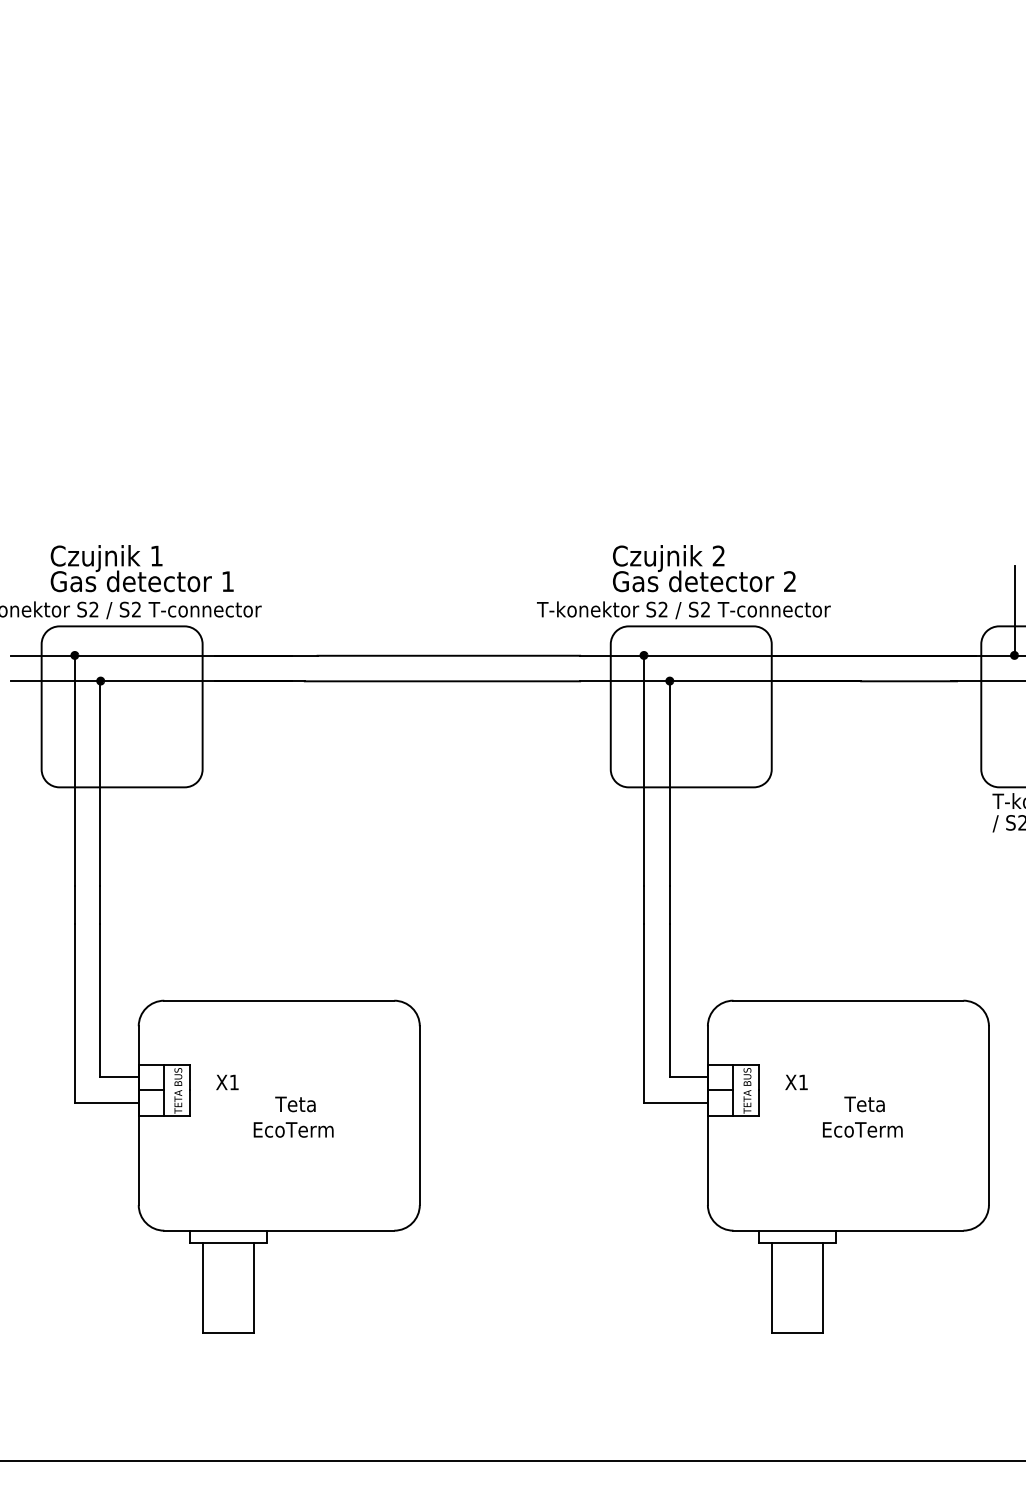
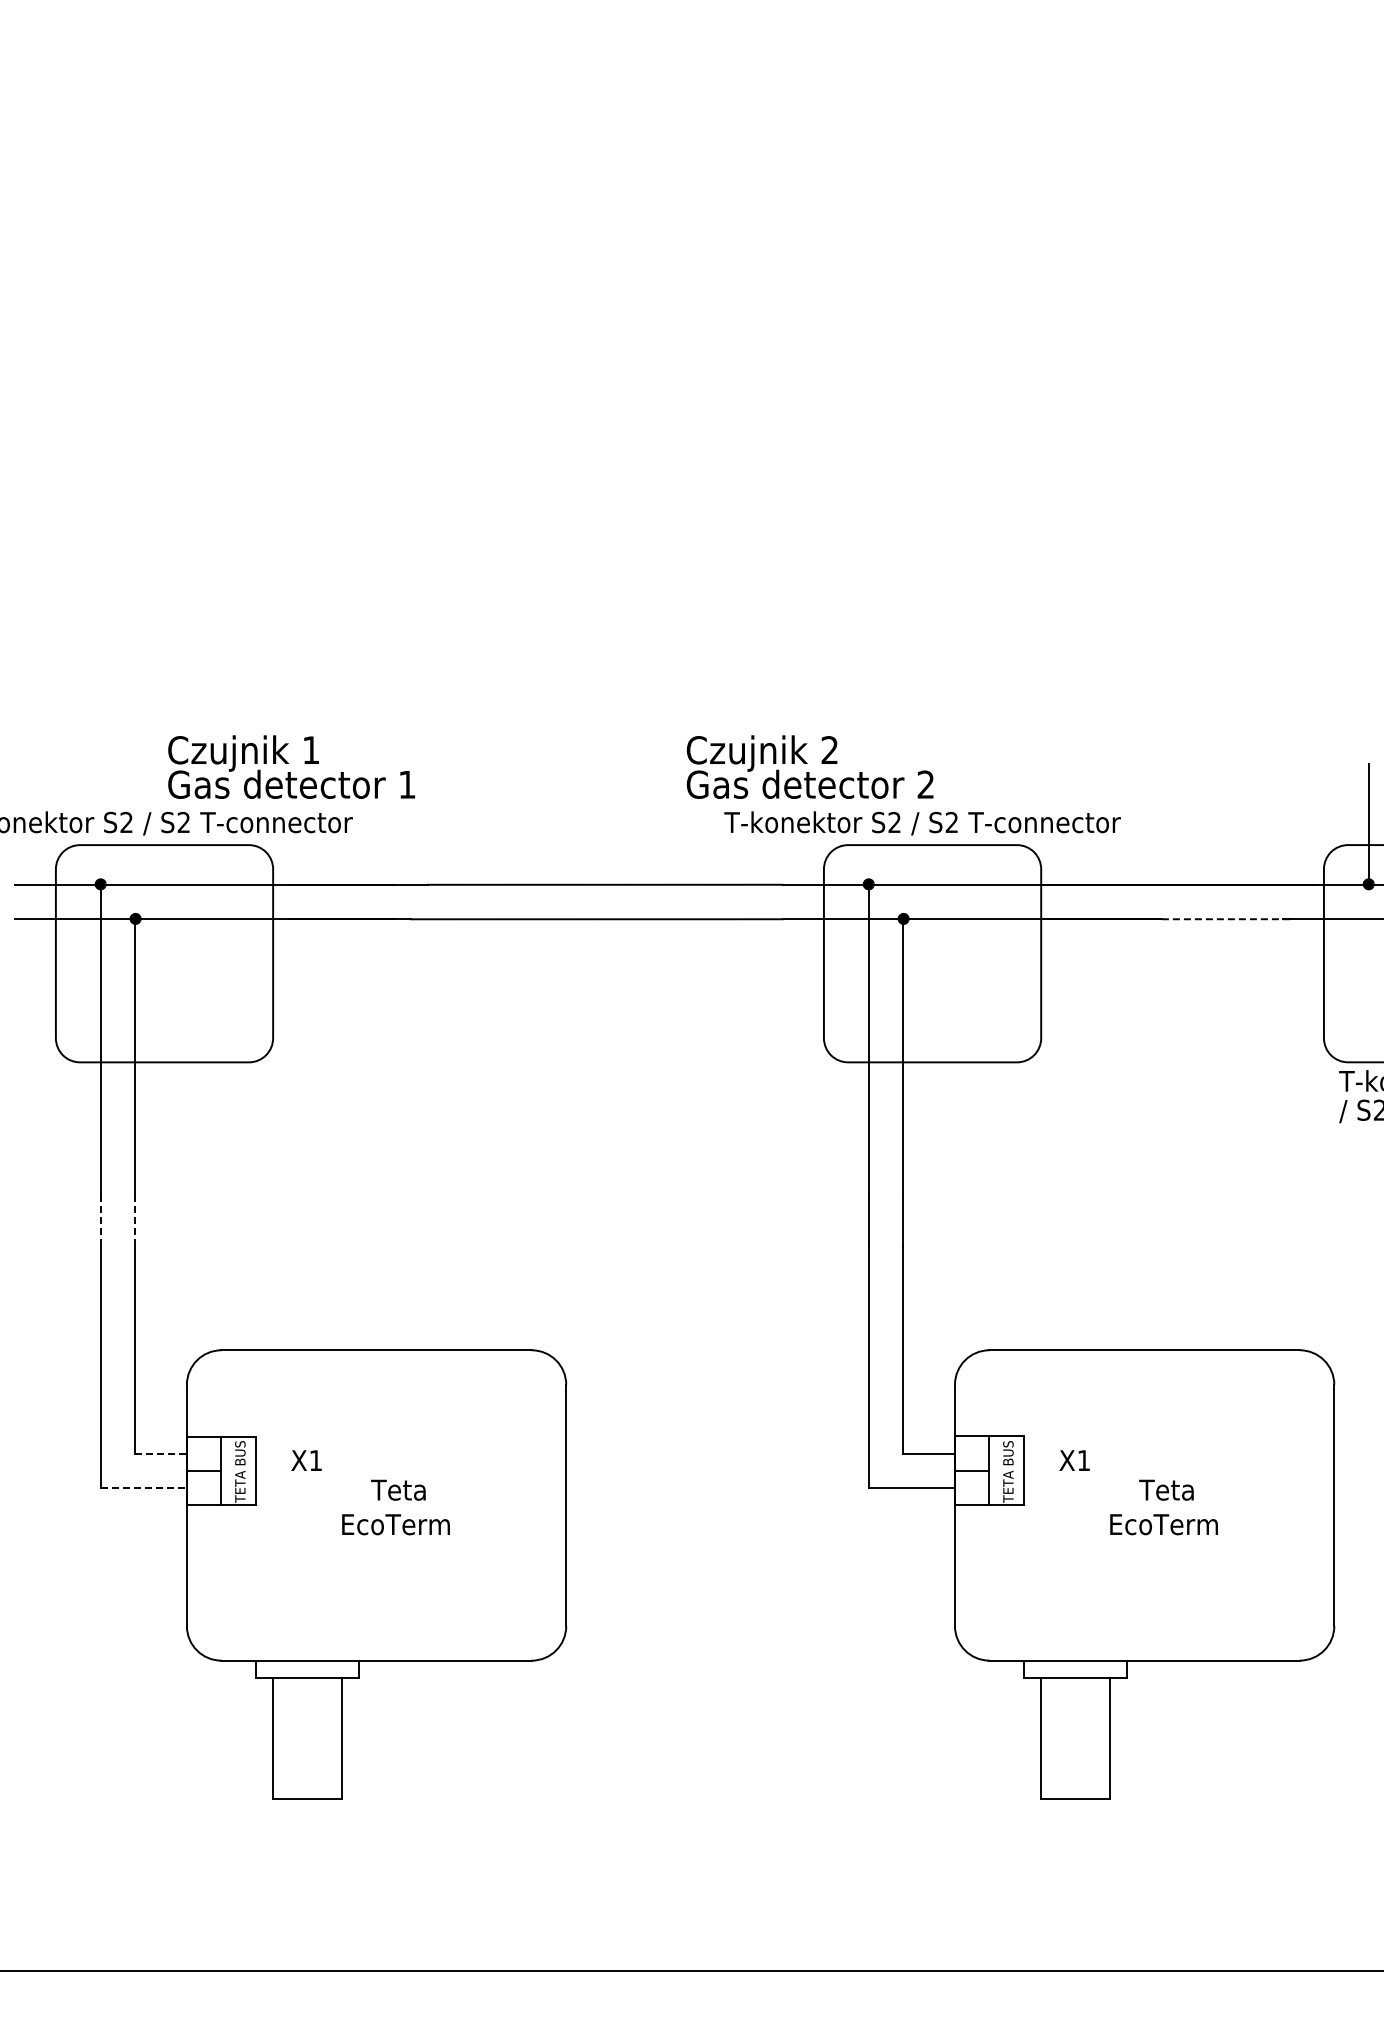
text: (142, 568) -> (291, 766), moved
text: (703, 568) -> (809, 766), moved
line: (909, 681) -> (1226, 919), solid -> dashed
line: (74, 905) -> (100, 1221), solid -> dashed
line: (100, 905) -> (135, 1221), solid -> dashed
line: (119, 1077) -> (161, 1453), solid -> dashed
line: (107, 1103) -> (144, 1488), solid -> dashed

